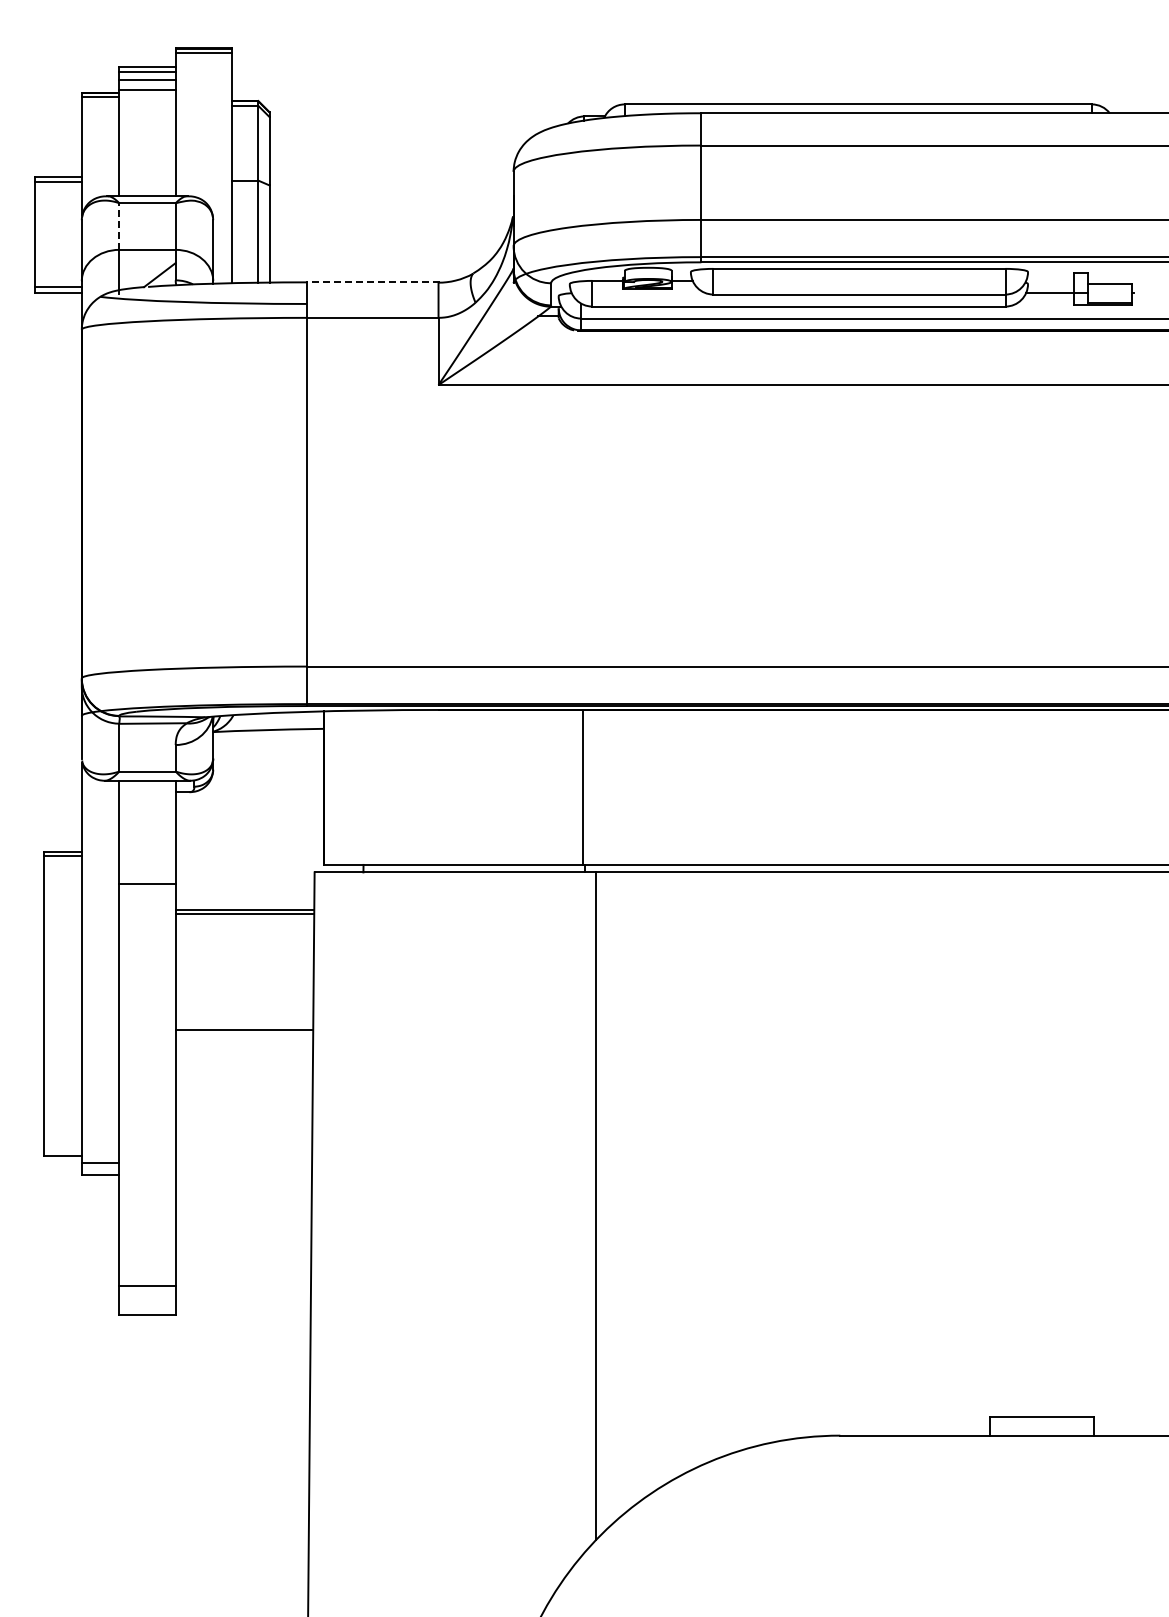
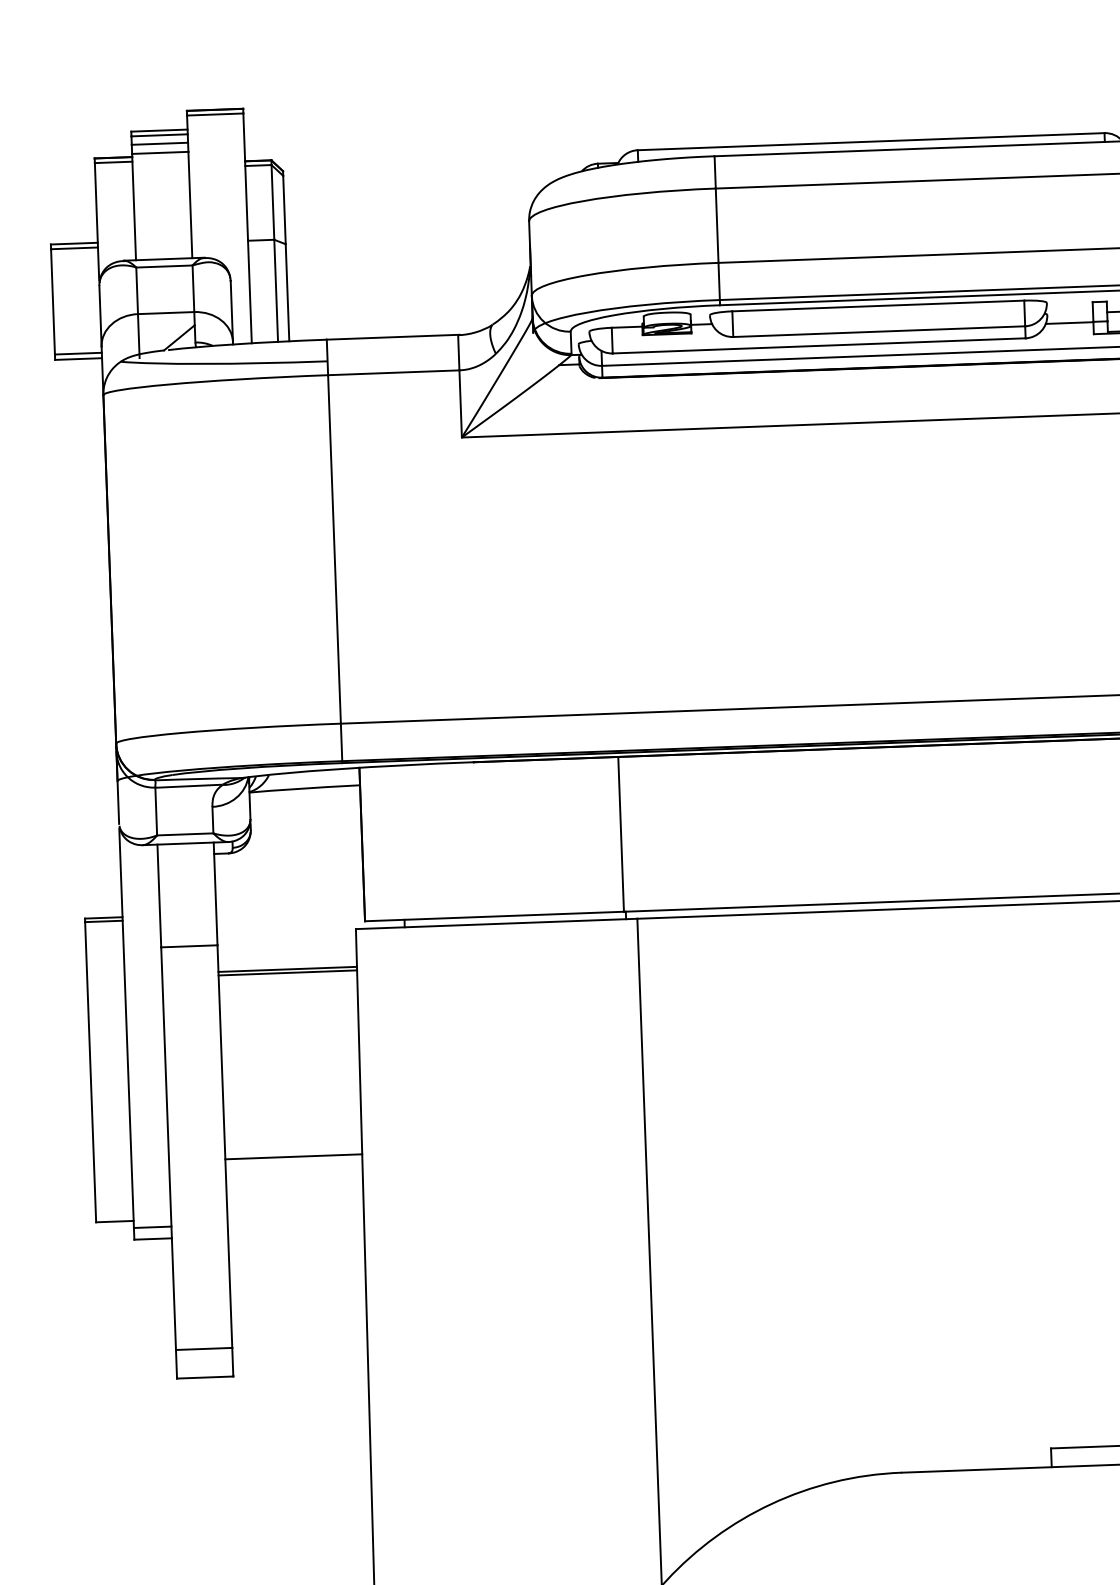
line: (119, 226) -> (137, 290), dashed -> solid
line: (373, 282) -> (393, 337), dashed -> solid
line: (243, 1029) -> (293, 1156), moved

